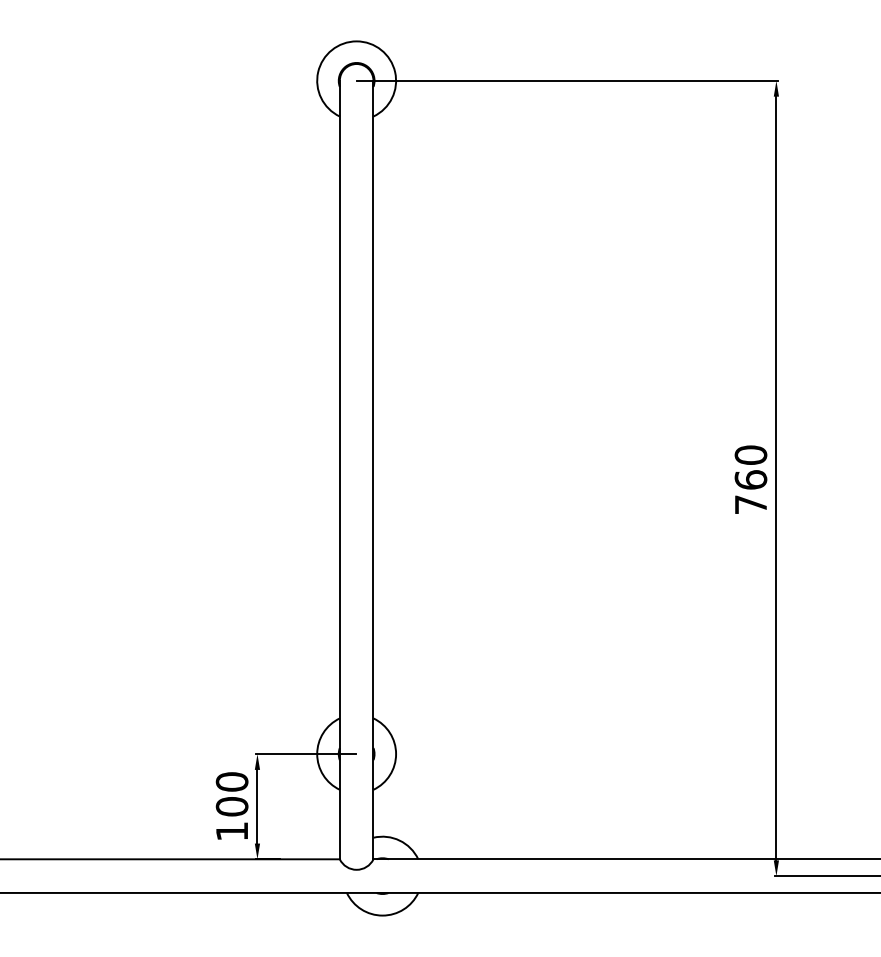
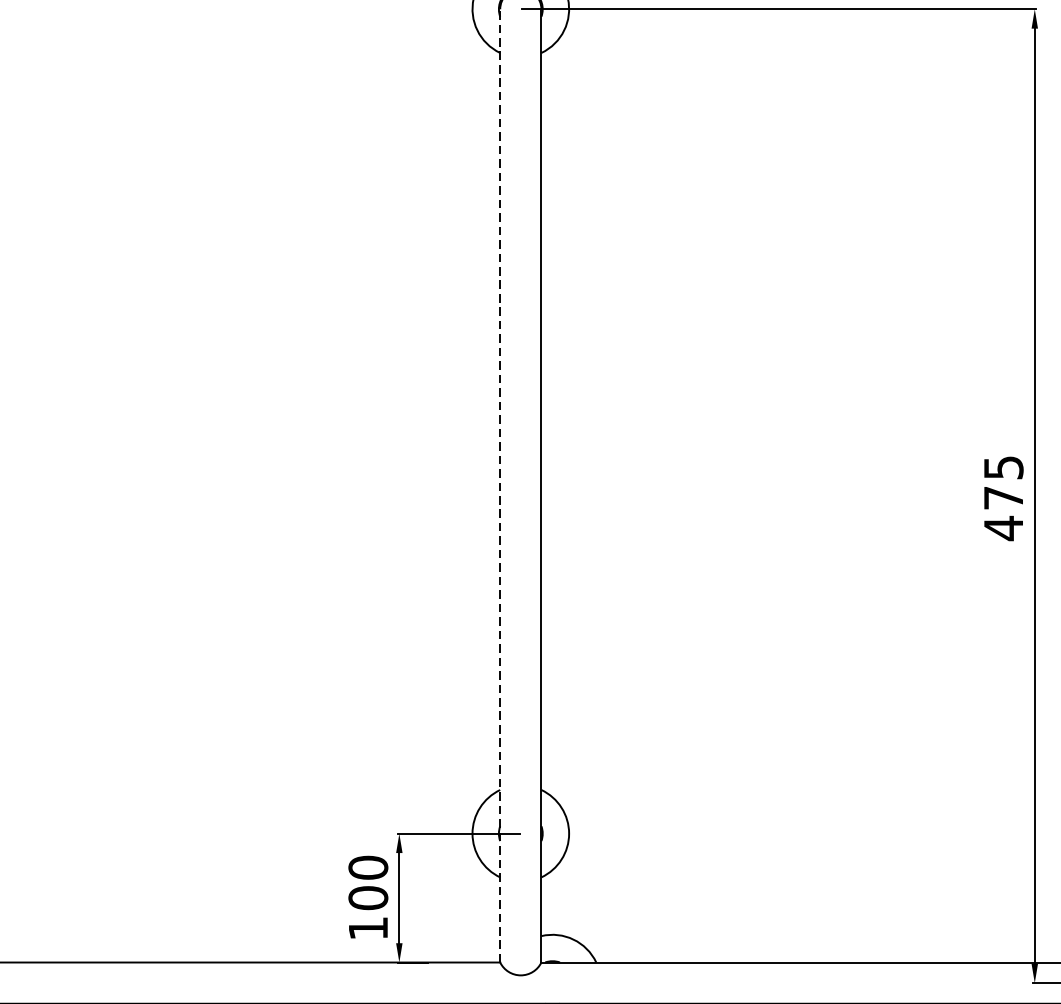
line: (339, 469) -> (499, 485), solid -> dashed
text: (750, 480) -> (1003, 498), 760 -> 475

